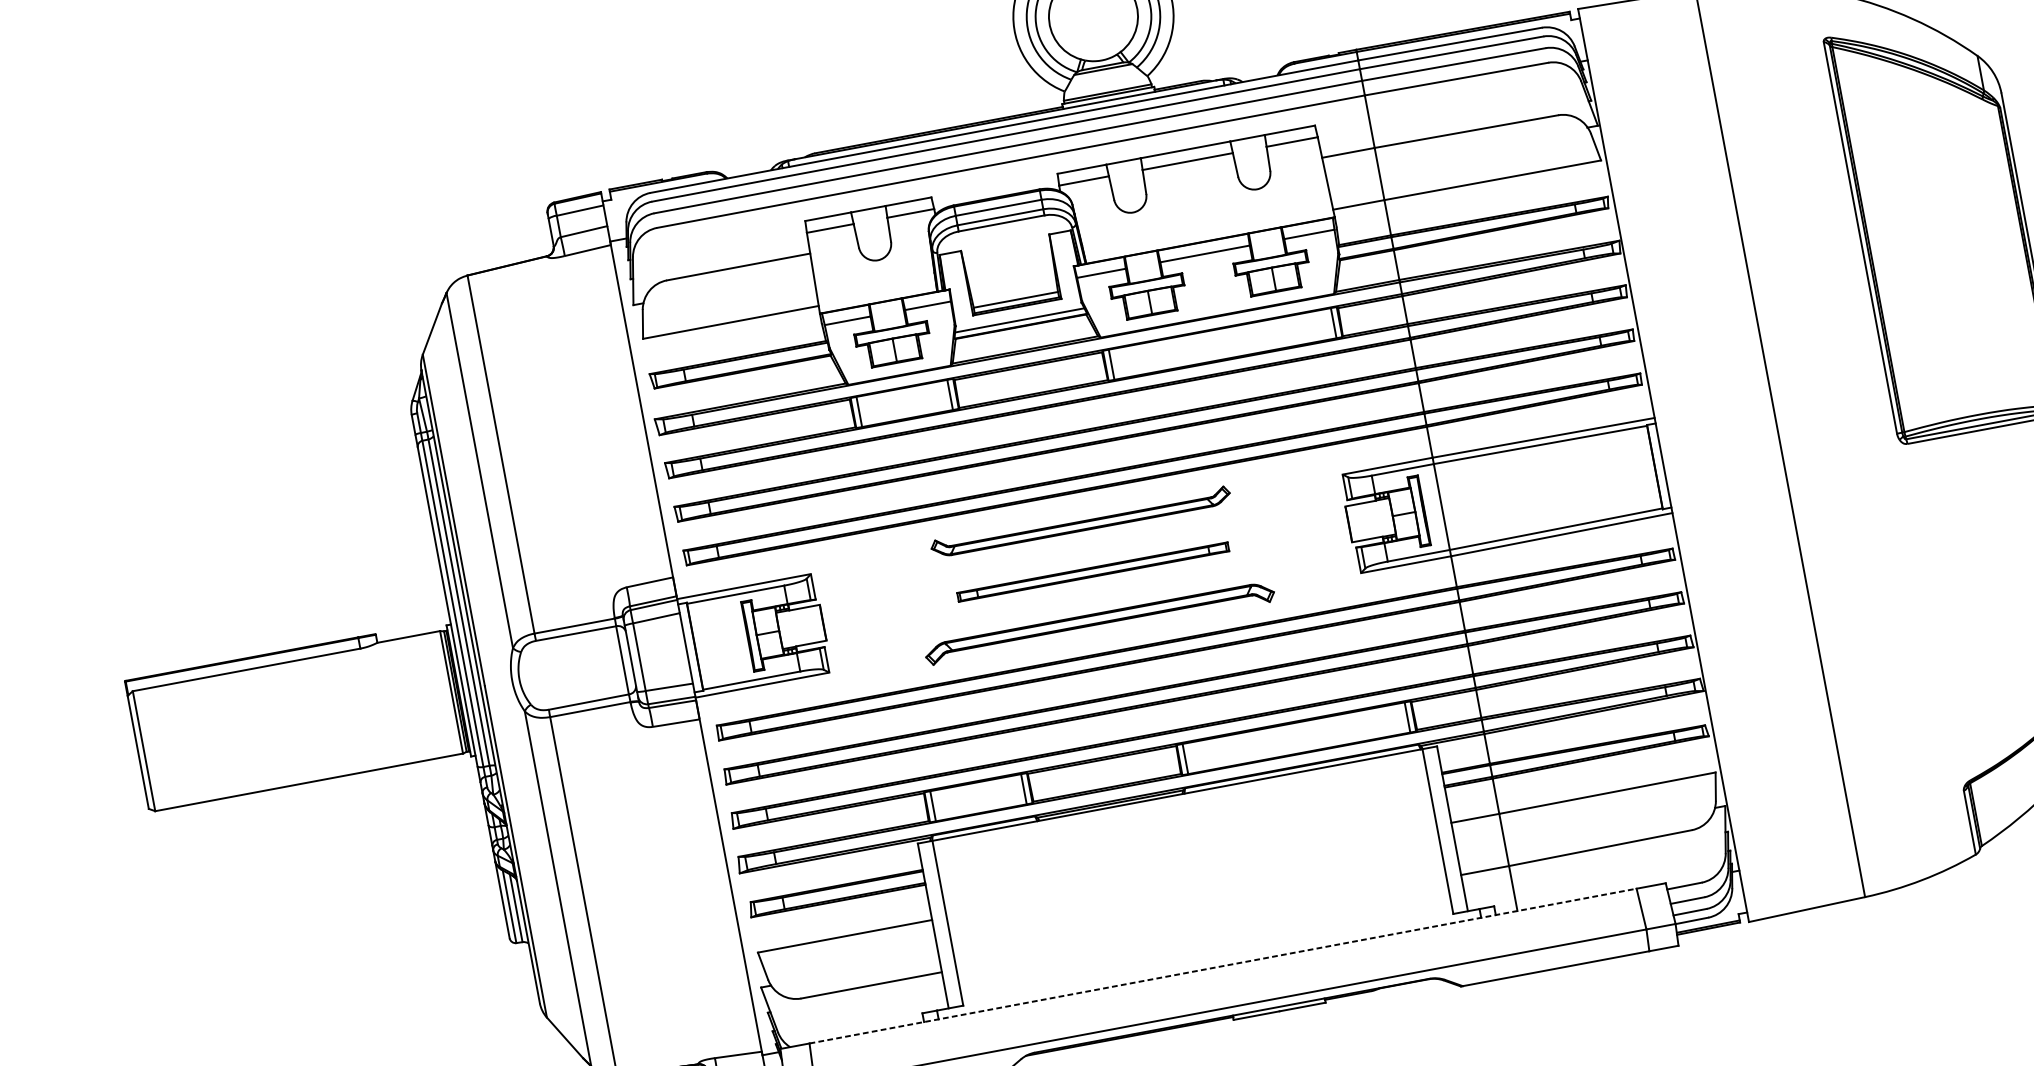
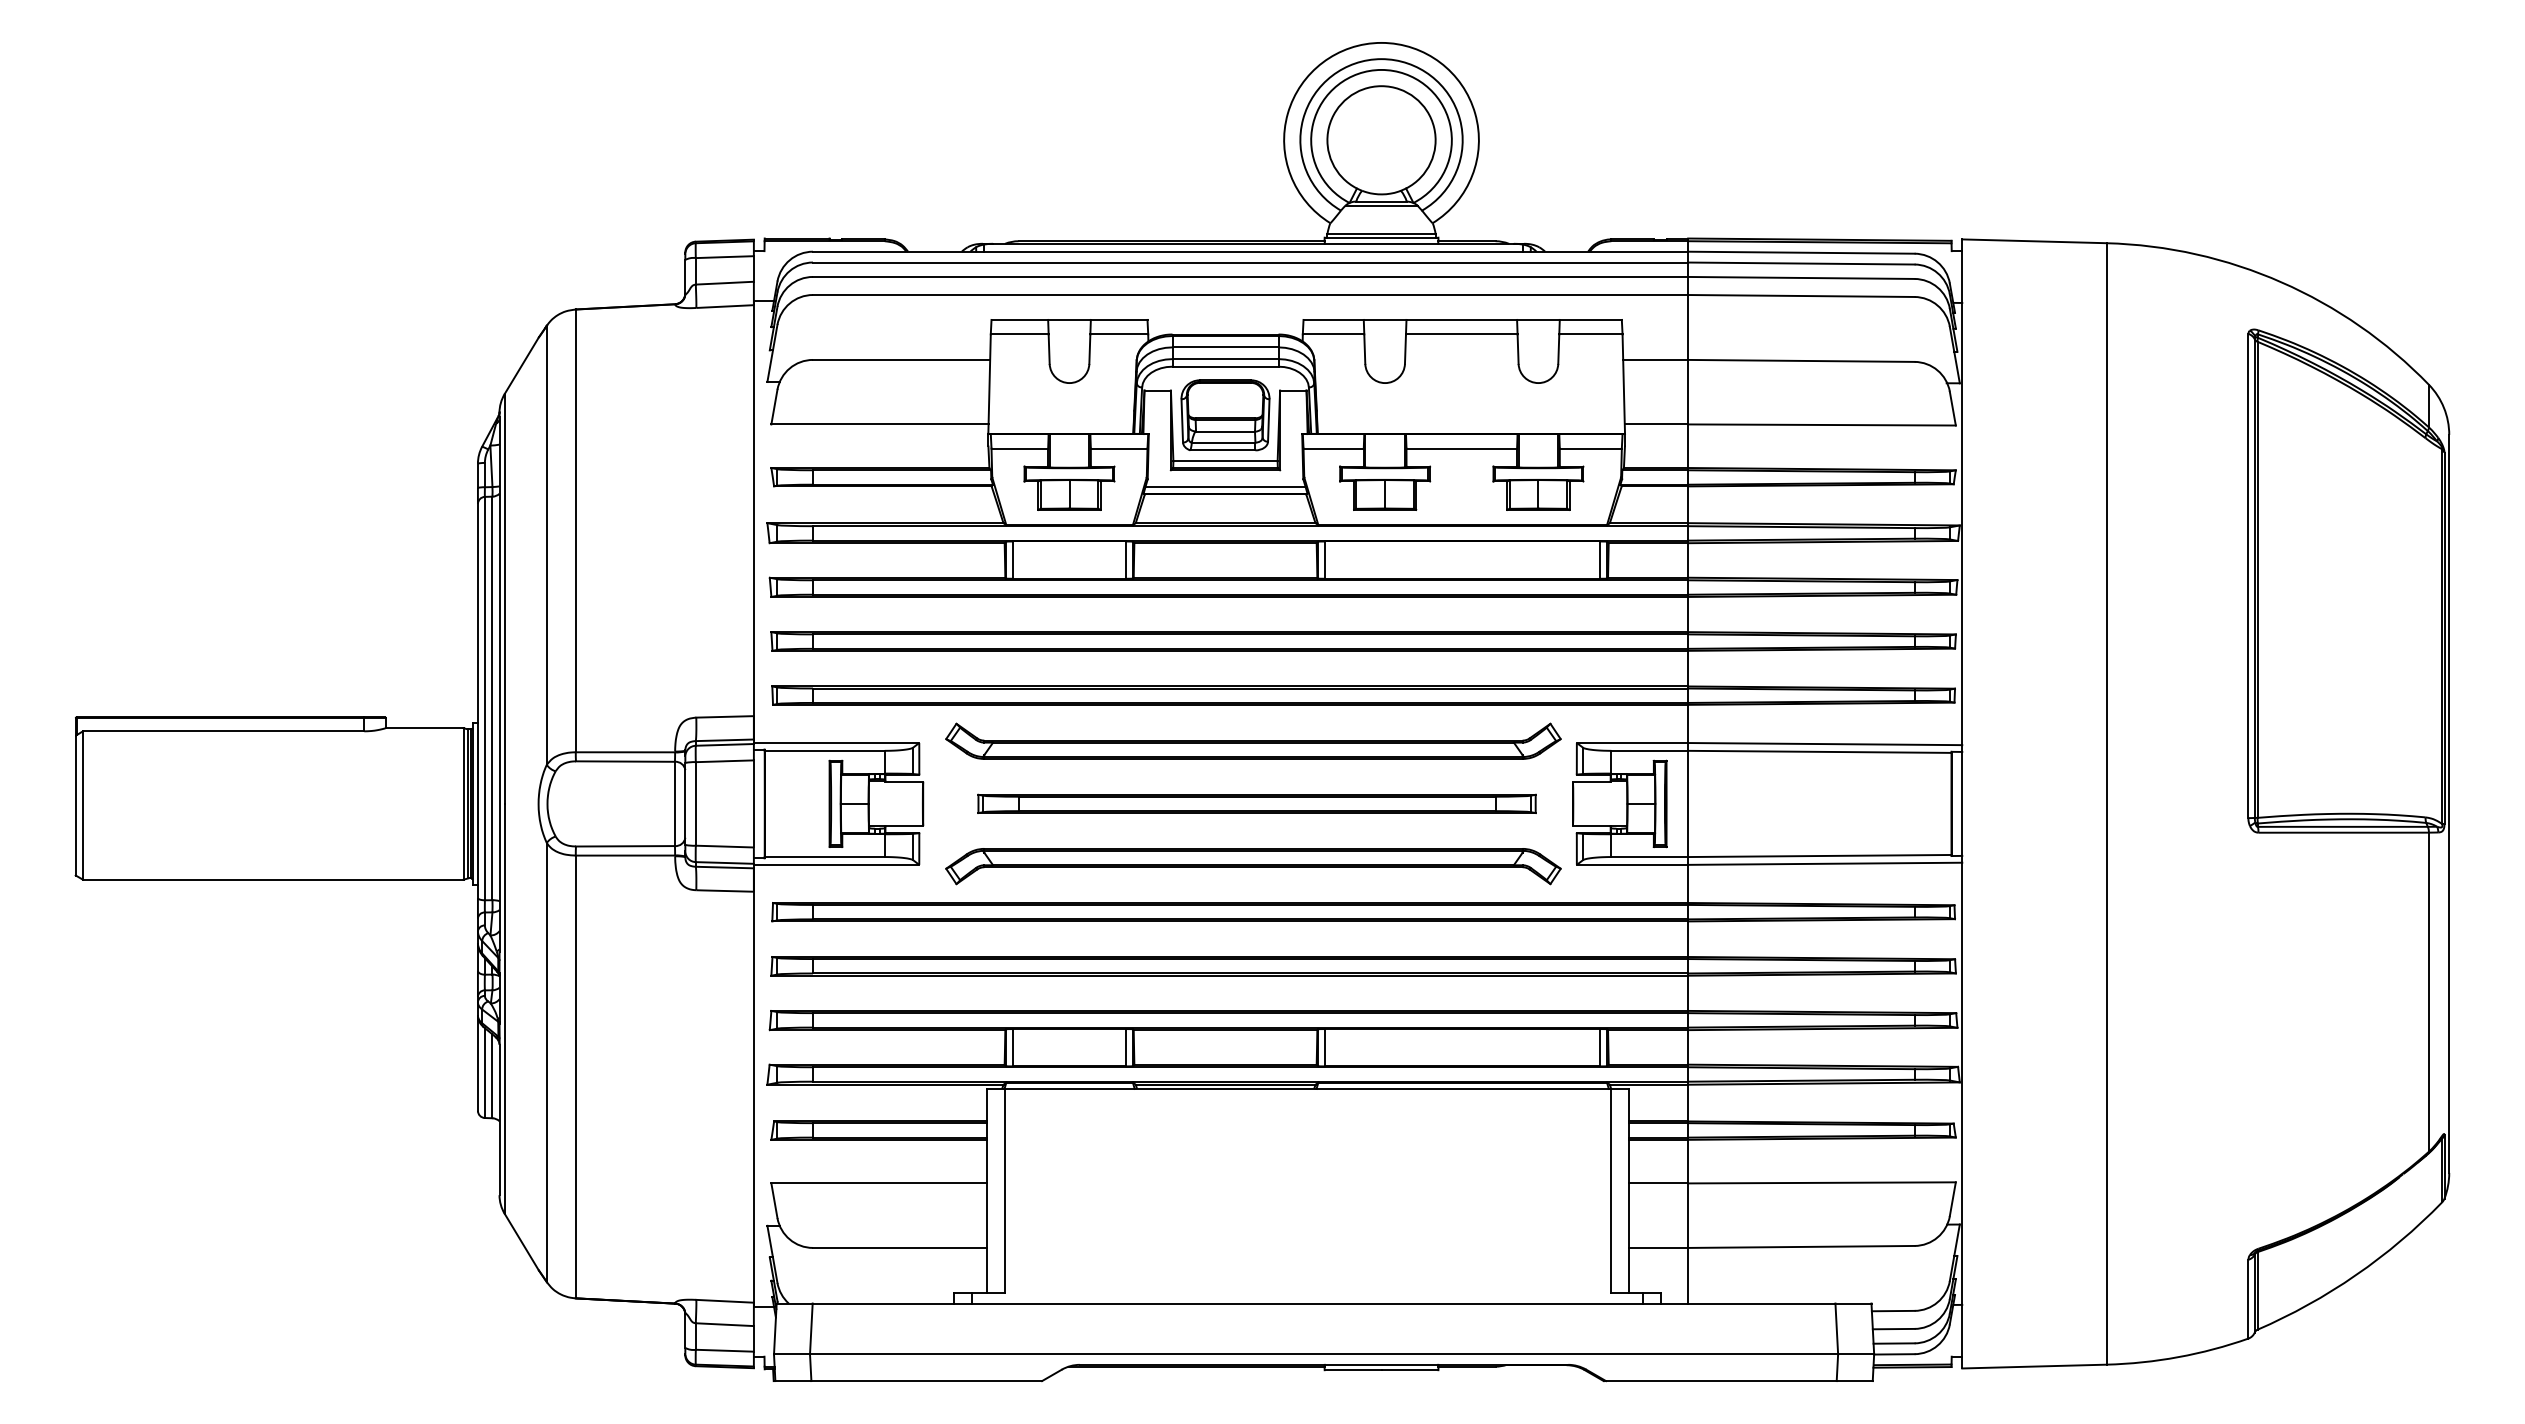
part: (1008, 262) -> (1225, 415), added
part: (1080, 521) -> (1253, 740), size x1.67
part: (1092, 571) -> (1256, 803), size x1.67
part: (1099, 623) -> (1253, 866), size x1.43
line: (1223, 966) -> (1324, 1303), dashed -> solid

